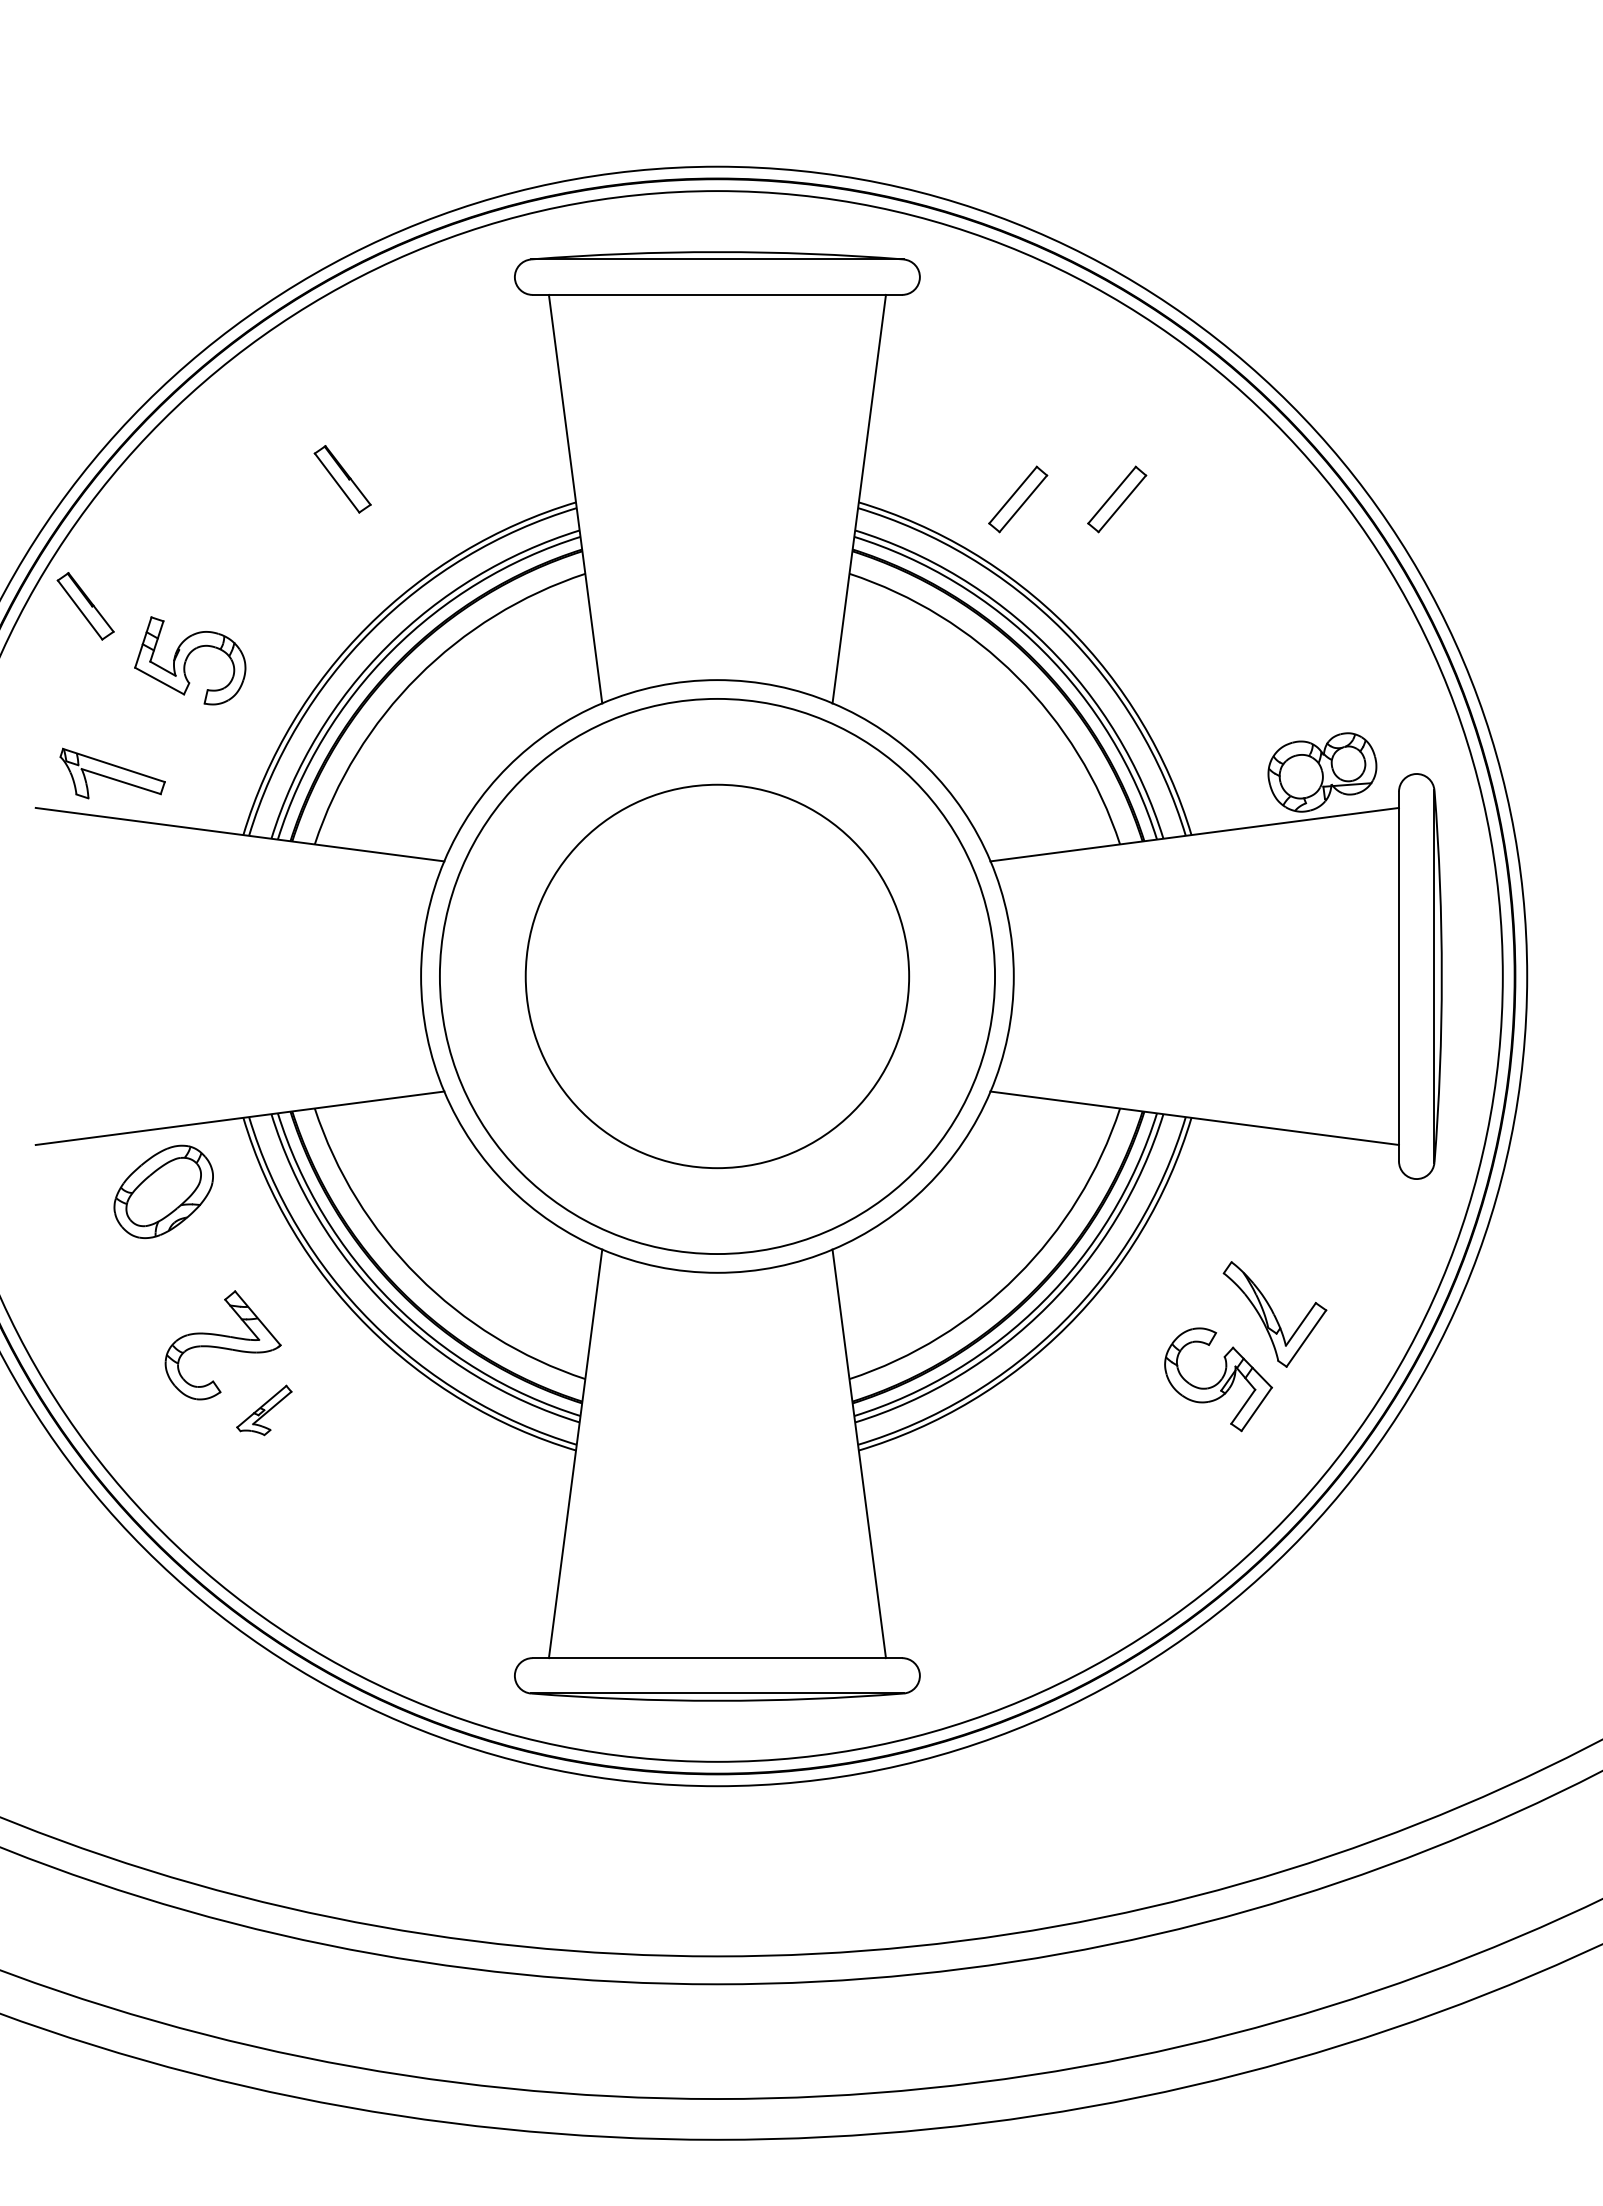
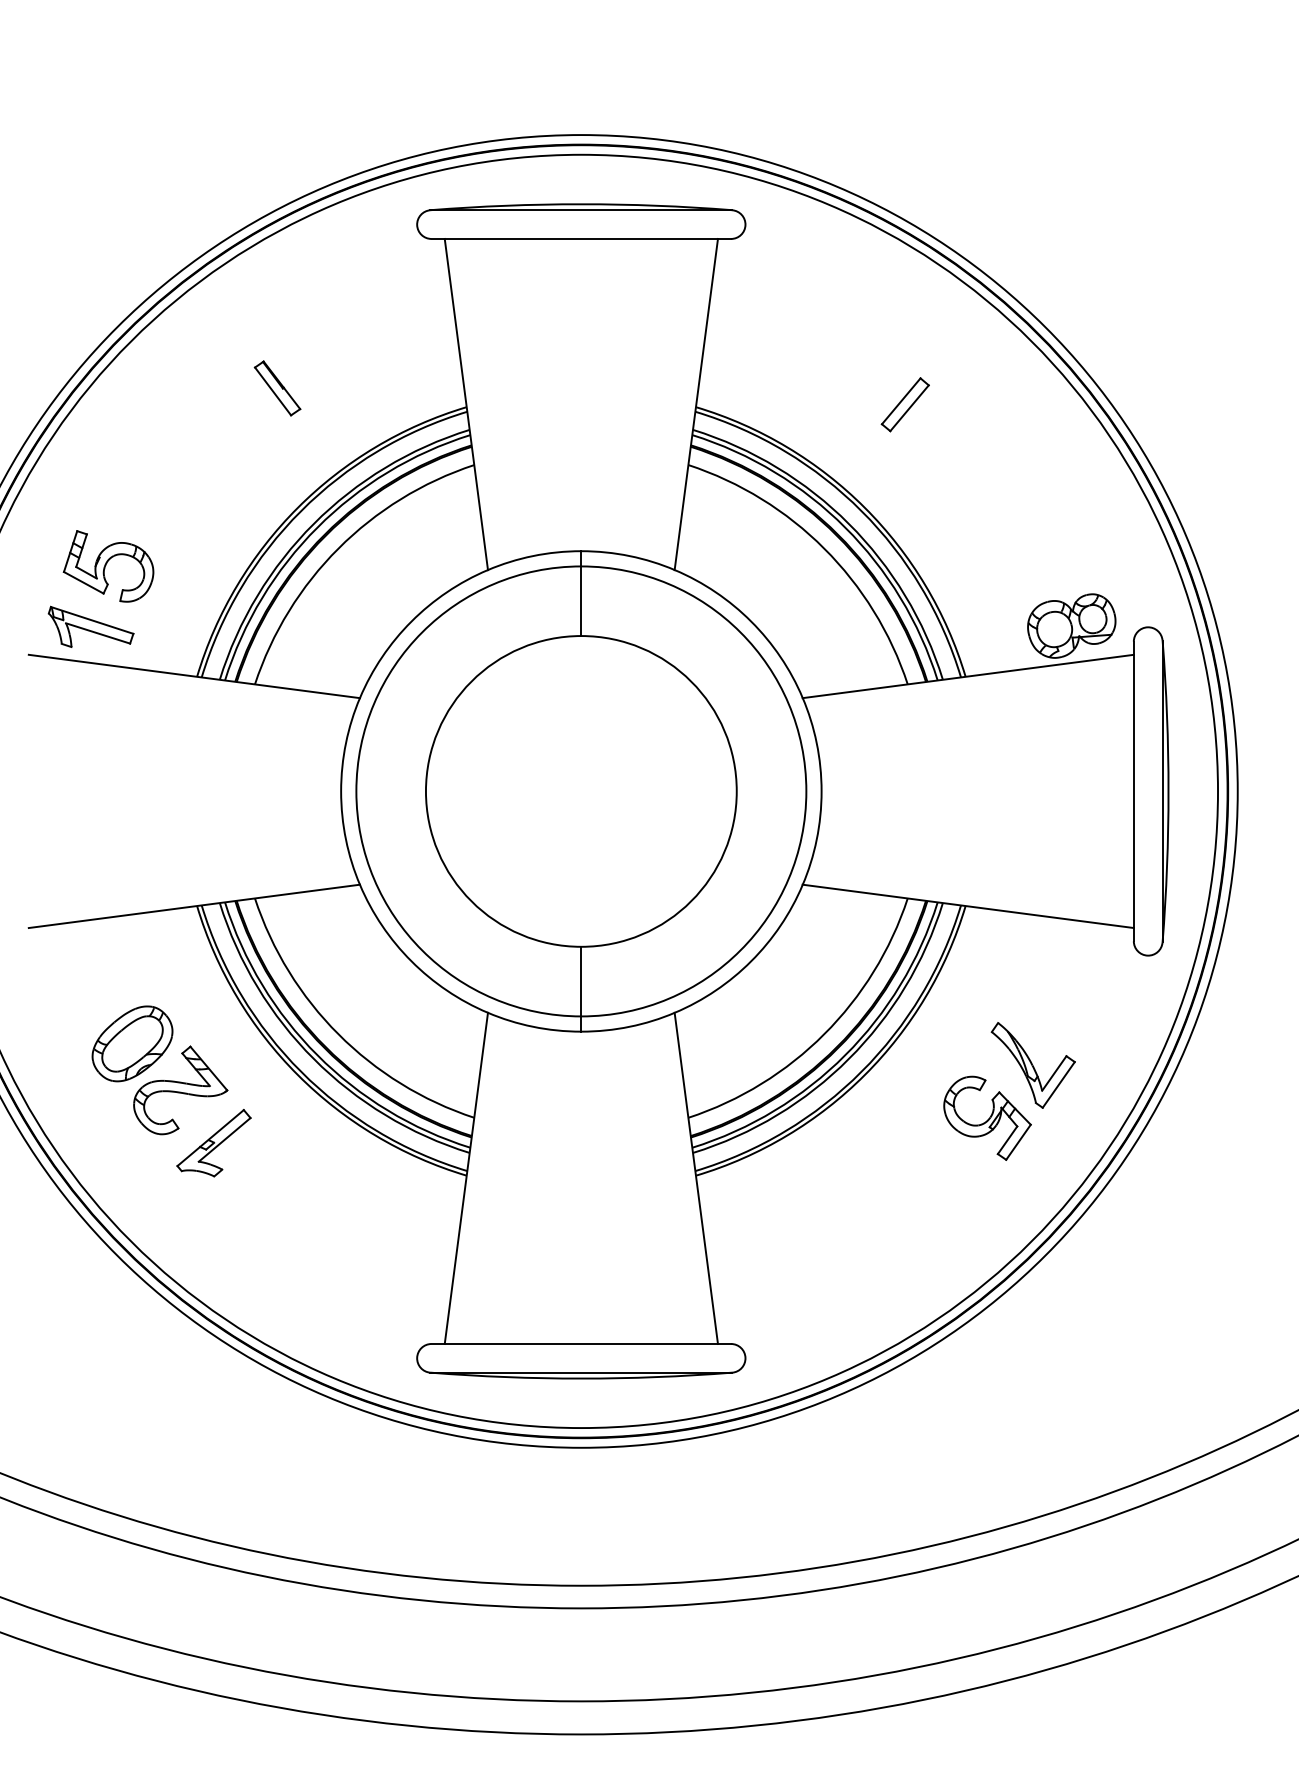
part: (1018, 499) -> (825, 404), removed
part: (85, 606) -> (69, 491), removed
part: (190, 660) -> (108, 566), moved
line: (717, 732) -> (581, 593), added
part: (163, 1191) -> (132, 1043), moved
line: (717, 1220) -> (581, 989), added
part: (264, 1410) -> (214, 1143), size x1.67

